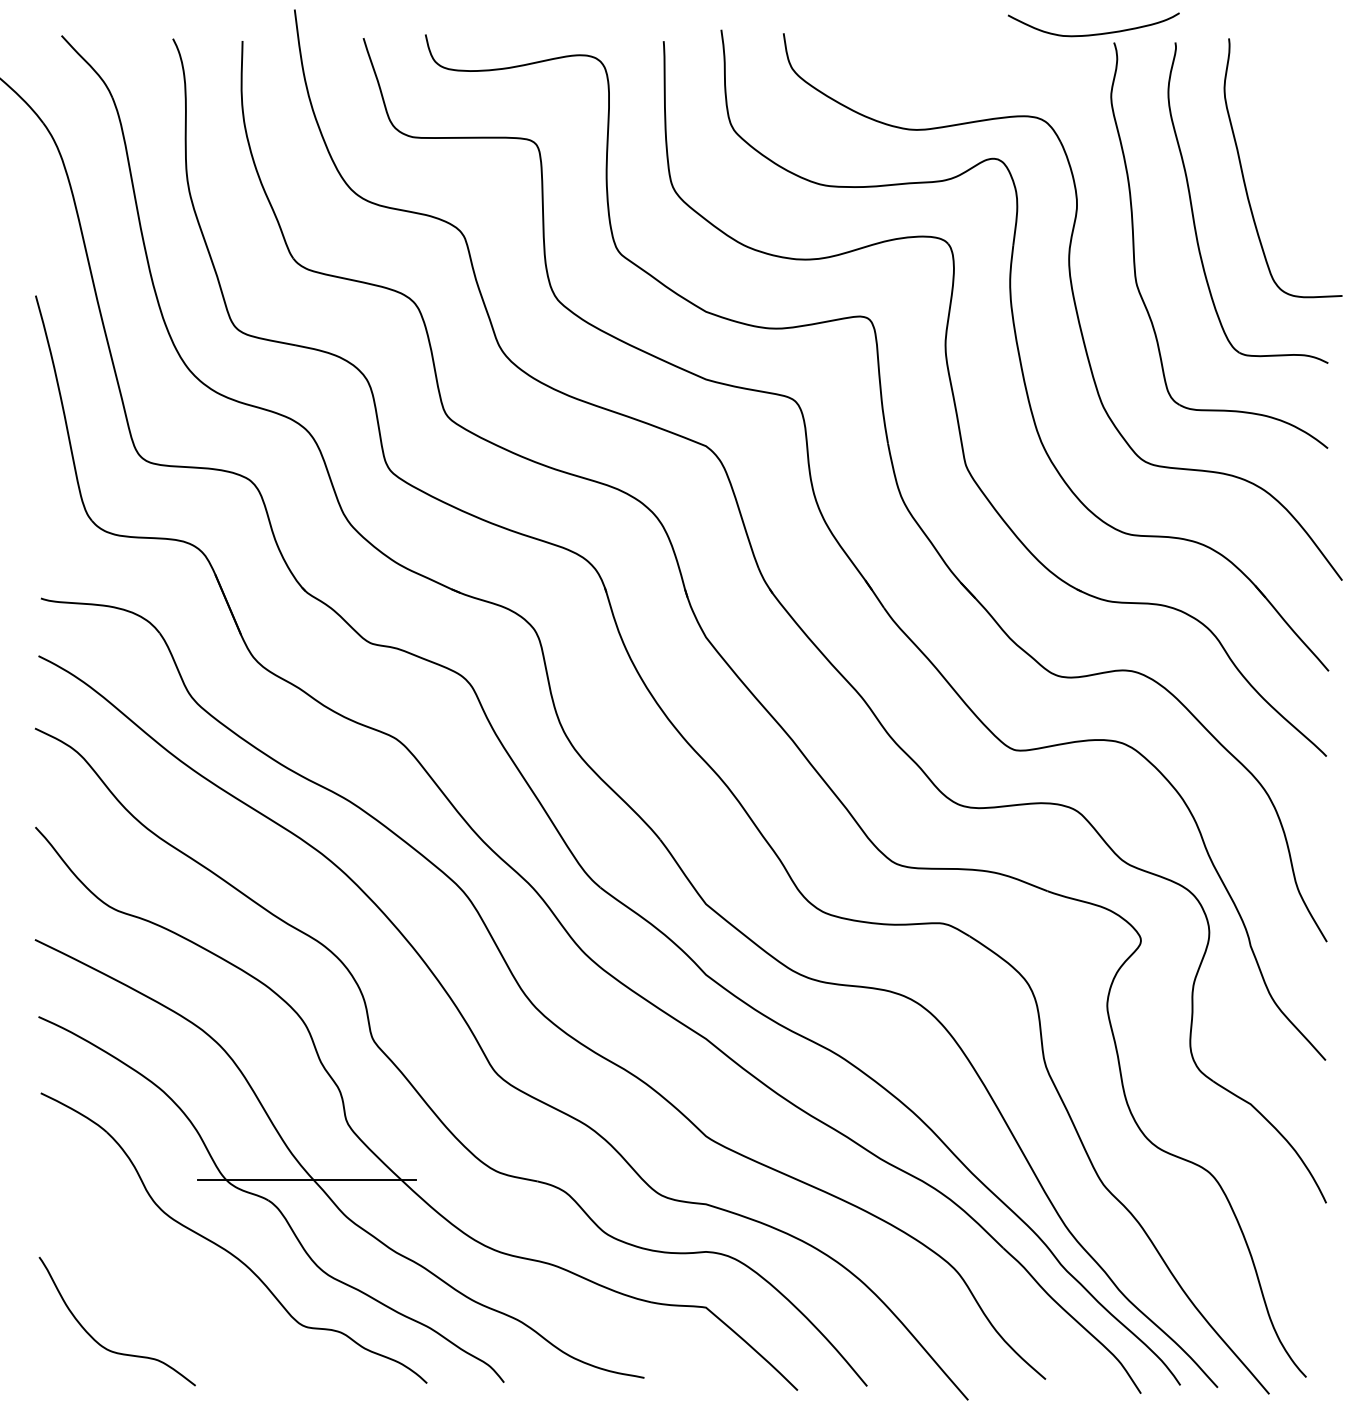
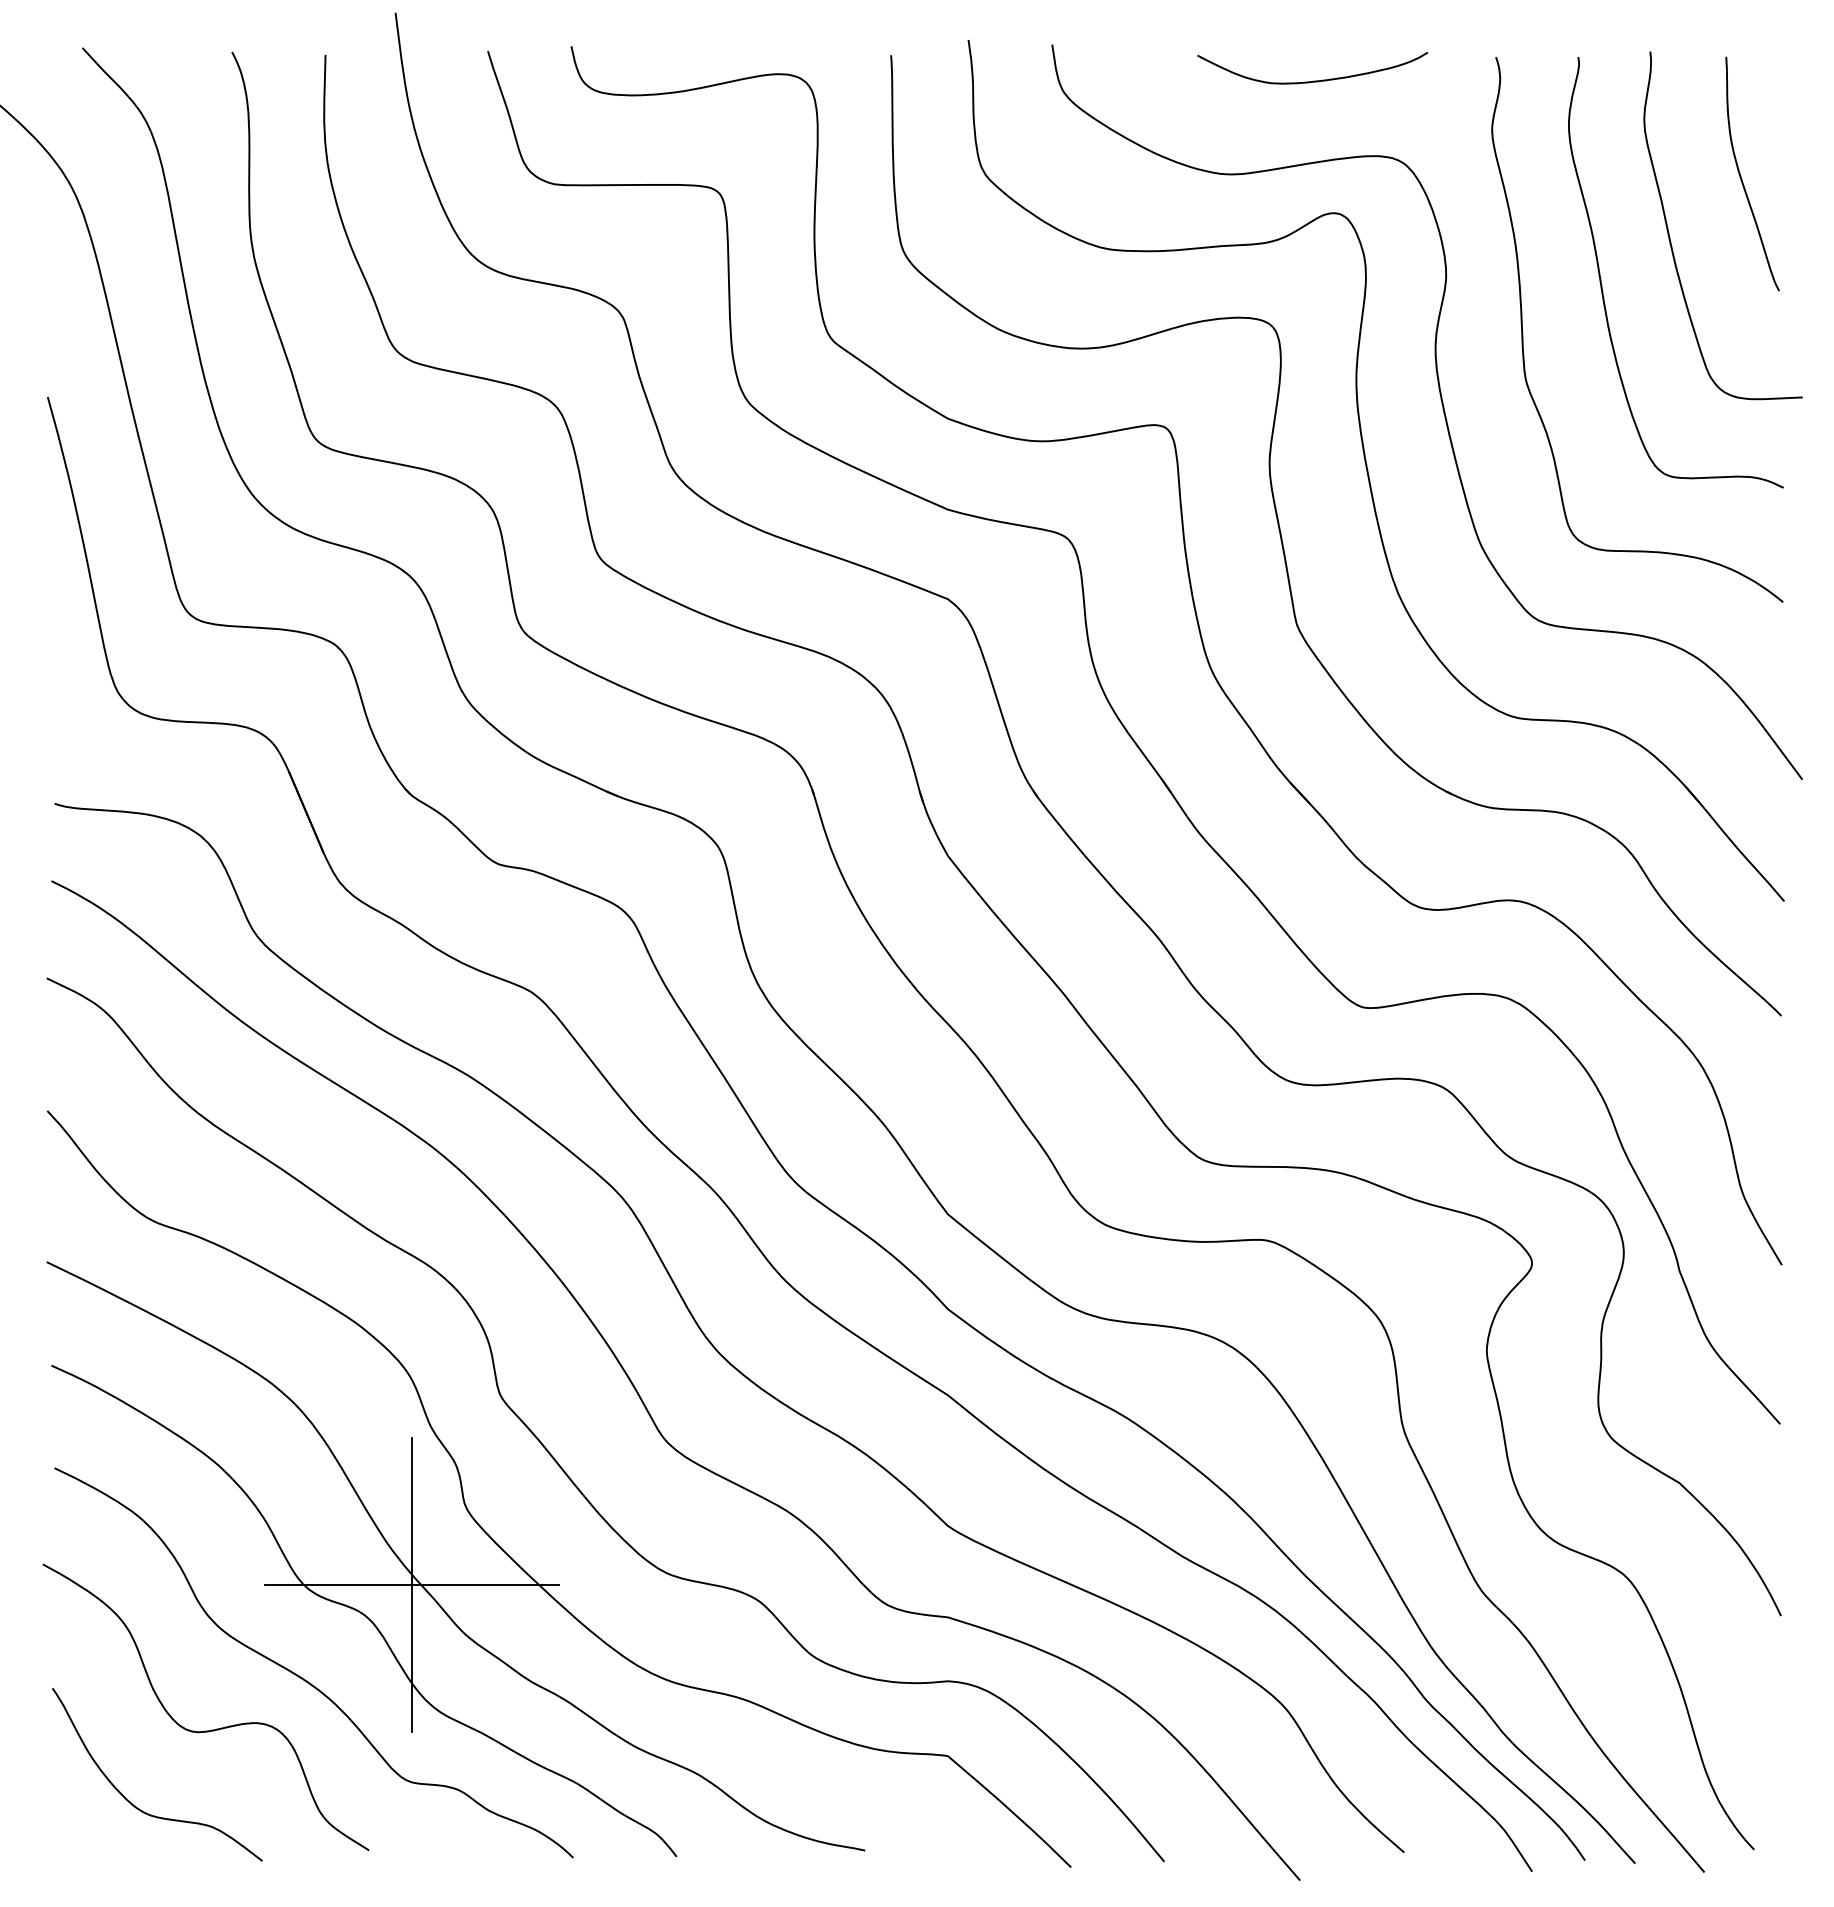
curve: (1094, 33) -> (1313, 80), moved
part: (1296, 131) -> (1741, 176), added
line: (307, 1179) -> (412, 1584), added
curve: (157, 1287) -> (211, 1729), added

